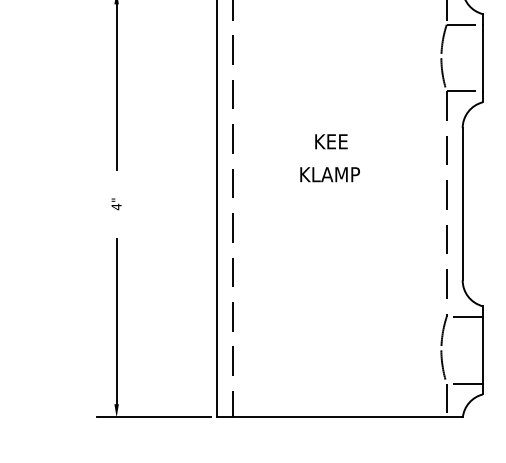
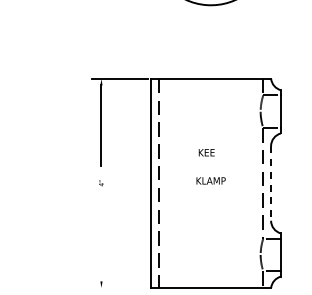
text: (328, 173) -> (210, 180), moved
line: (463, 204) -> (271, 183), solid -> dashed
line: (116, 320) -> (101, 240), removed
line: (153, 416) -> (119, 287), removed

